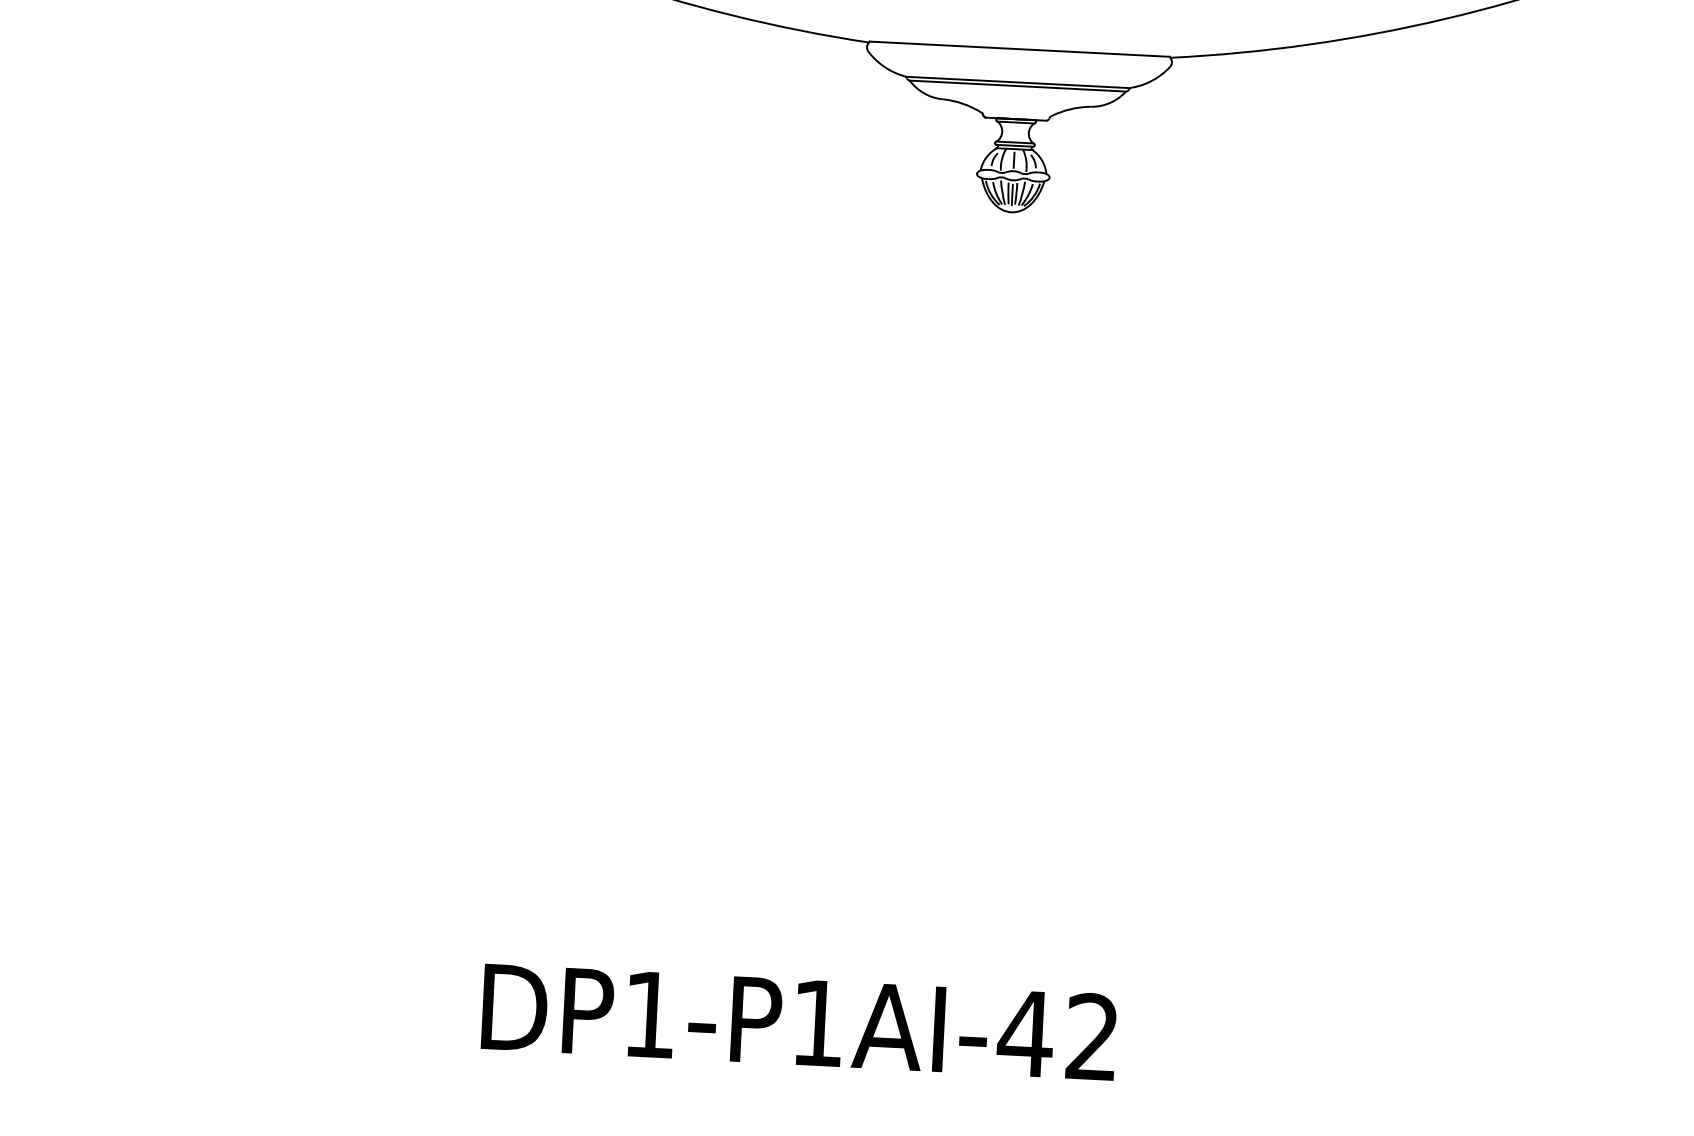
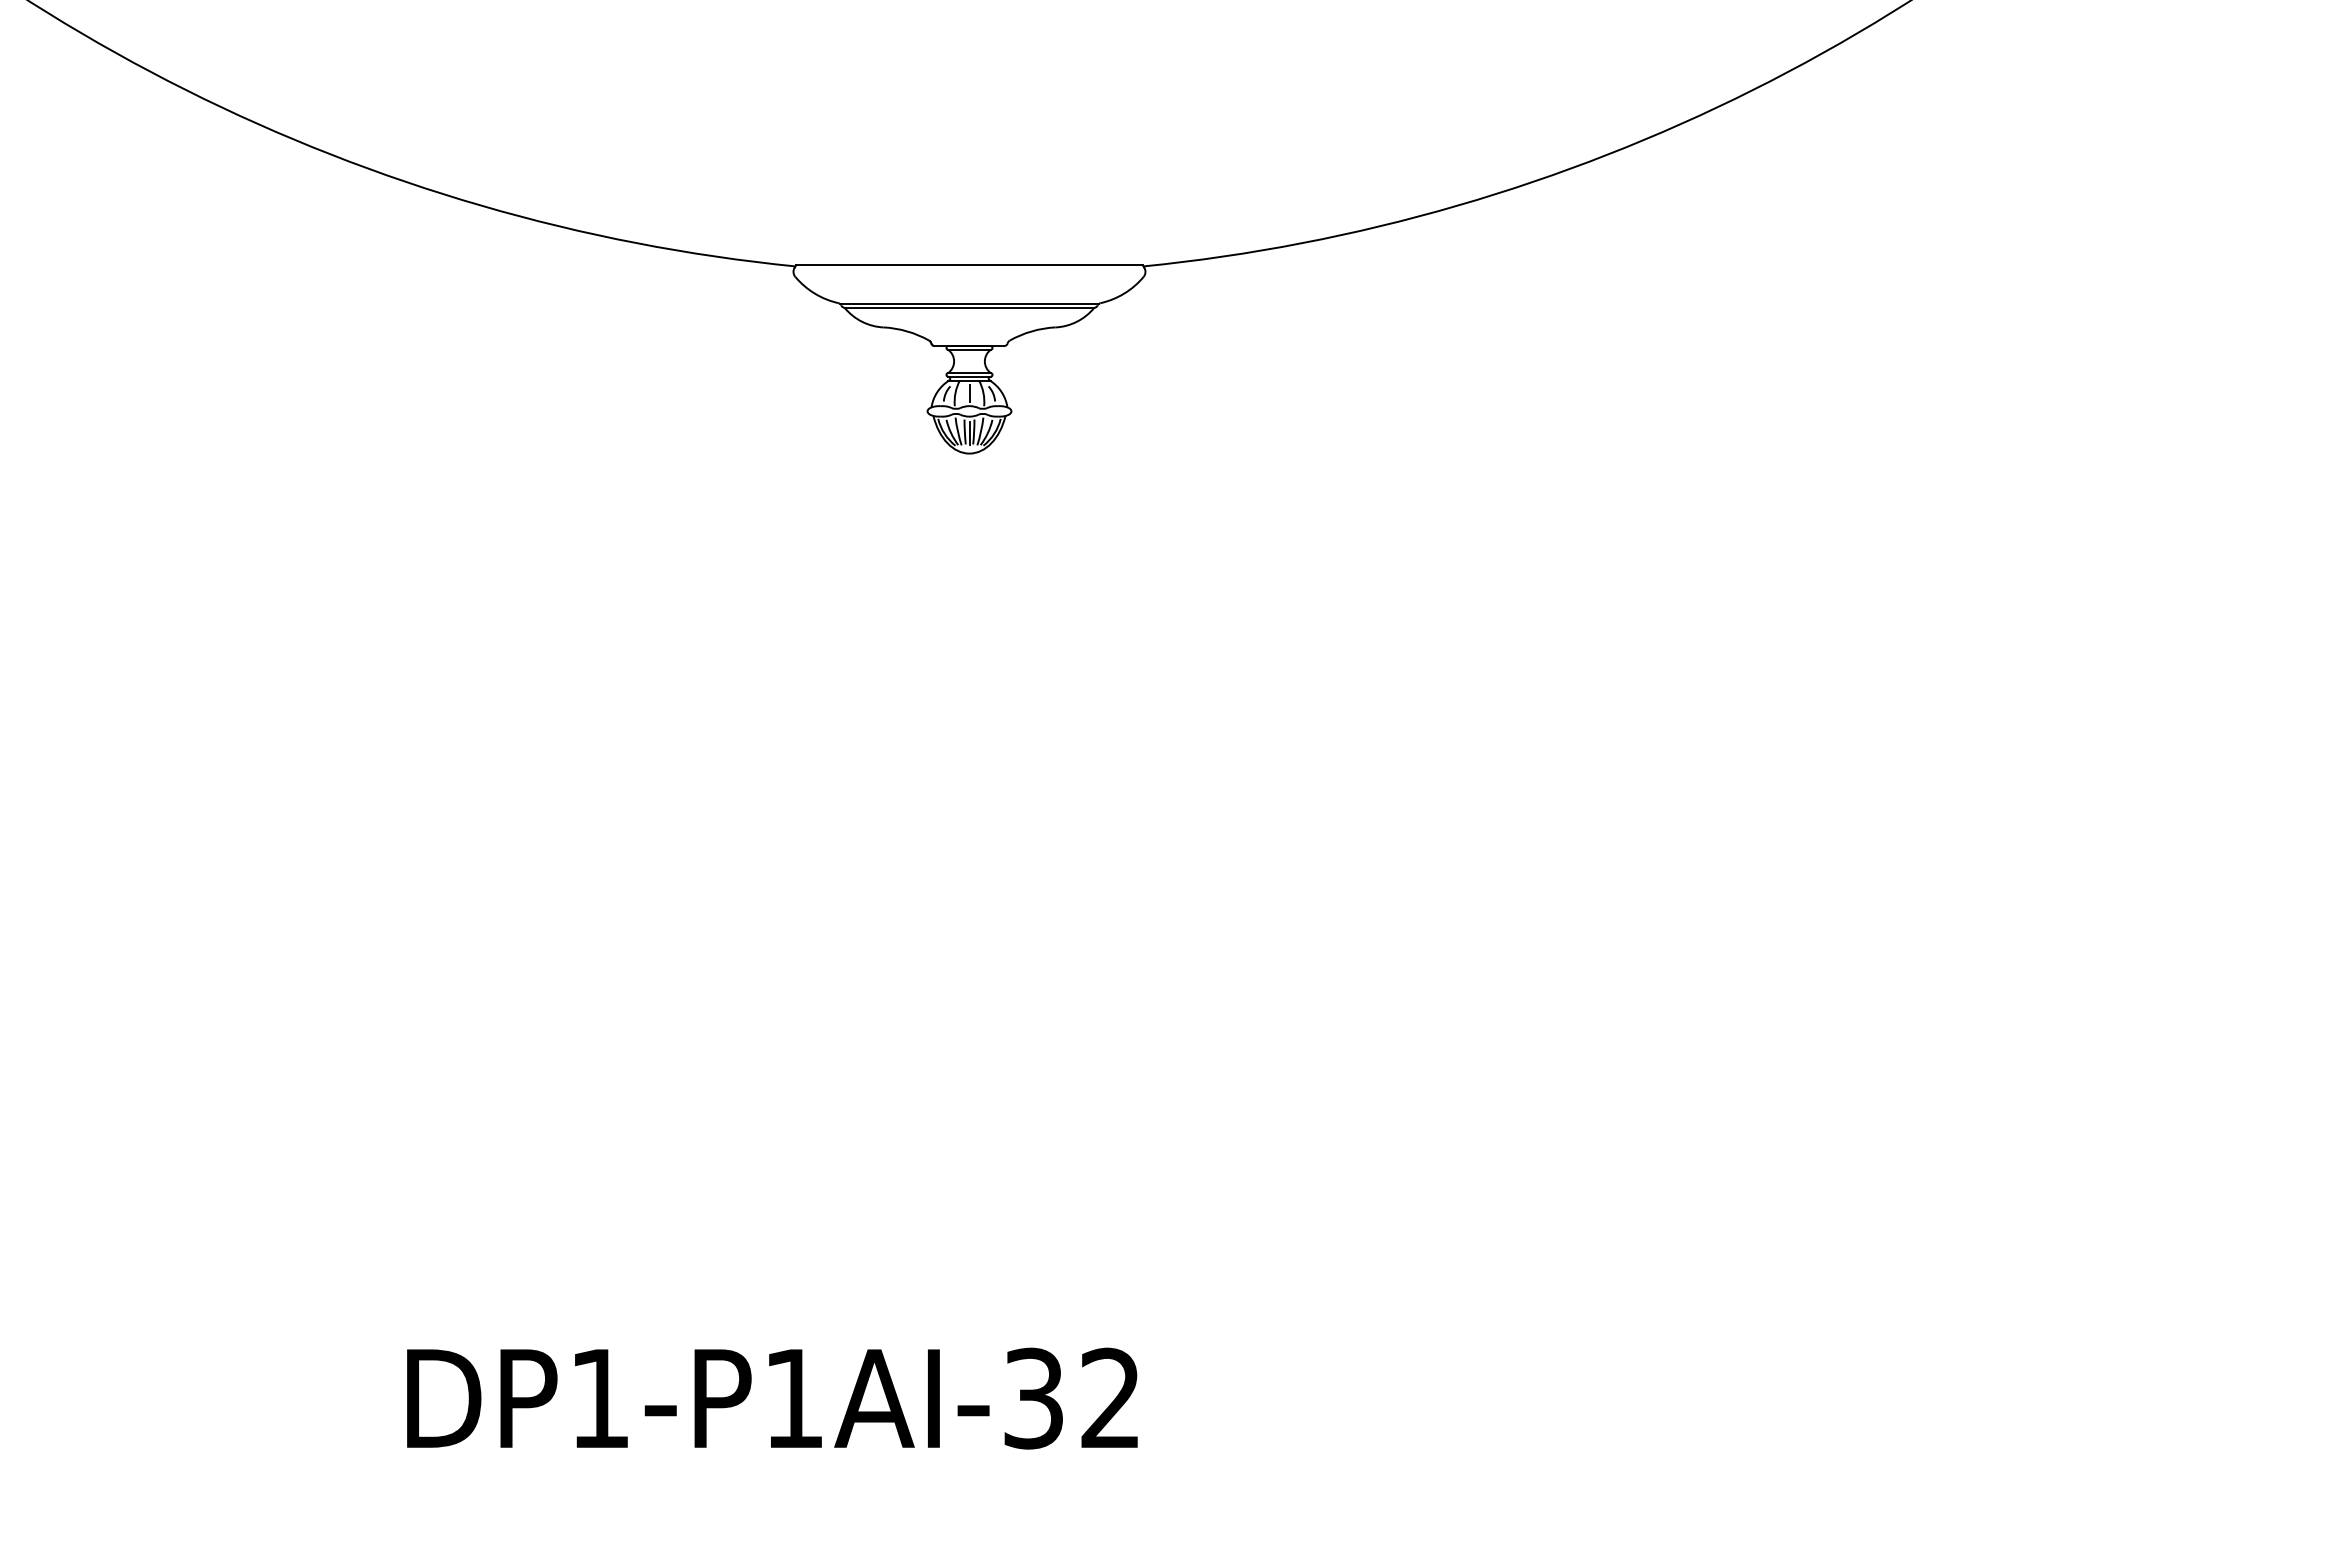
text: (1025, 1033) -> (1033, 1398), DP1-P1AI-42 -> DP1-P1AI-32

